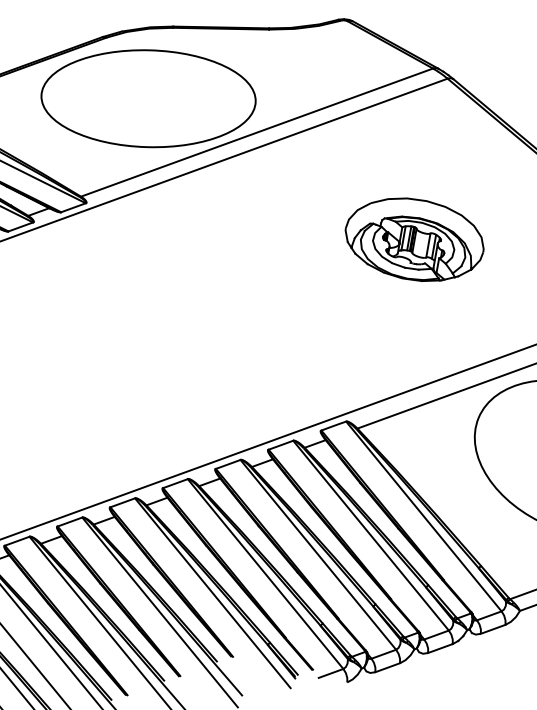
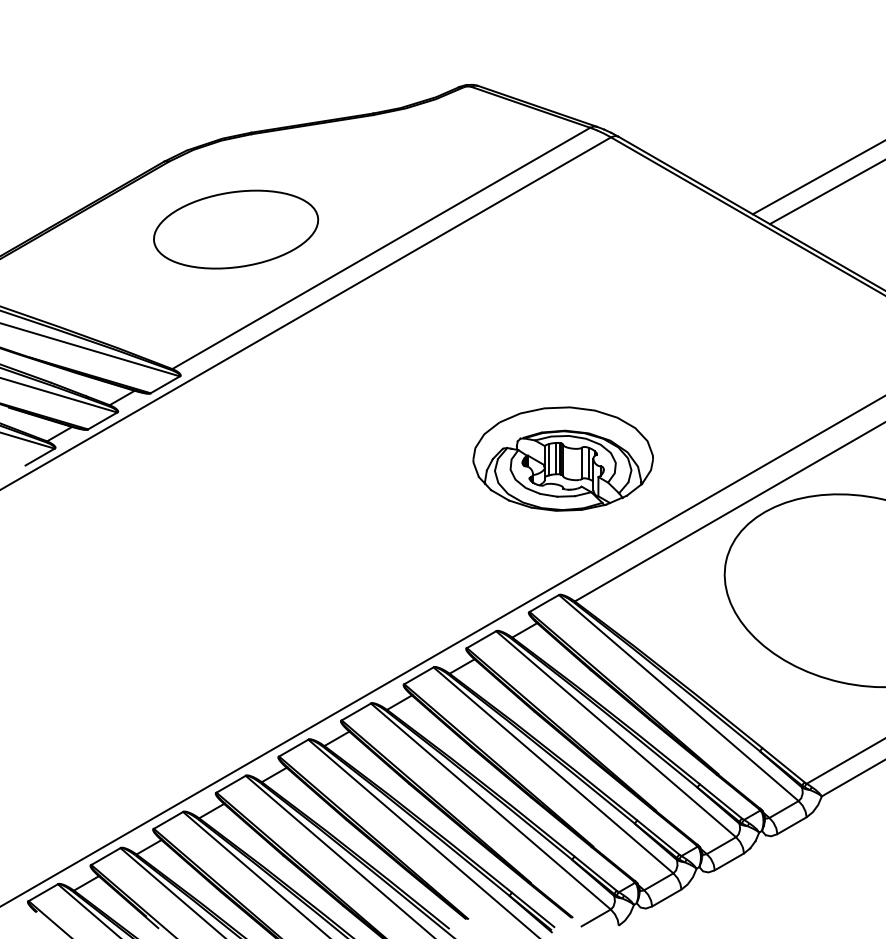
part: (148, 98) -> (235, 229), size x0.6
part: (414, 239) -> (562, 458), moved

